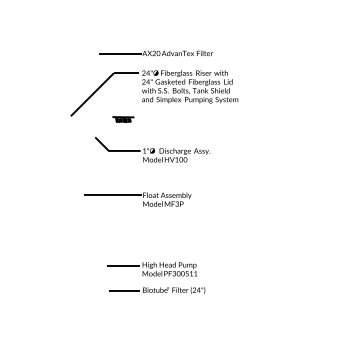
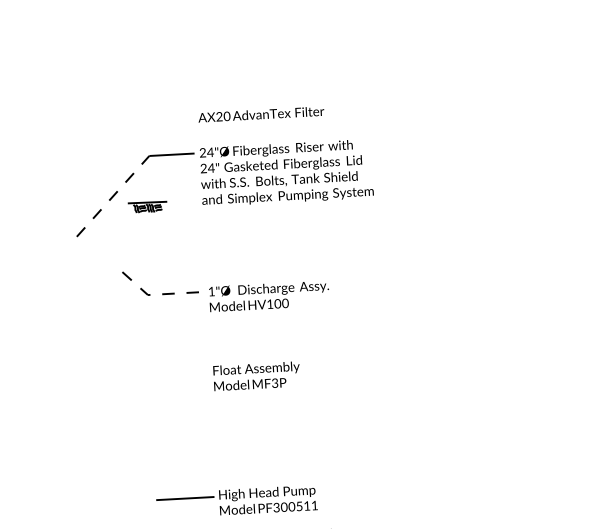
line: (119, 54) -> (157, 121), removed
line: (92, 94) -> (113, 195), solid -> dashed
part: (123, 119) -> (147, 206), moved
line: (114, 150) -> (157, 293), solid -> dashed
line: (112, 194) -> (158, 372), removed

